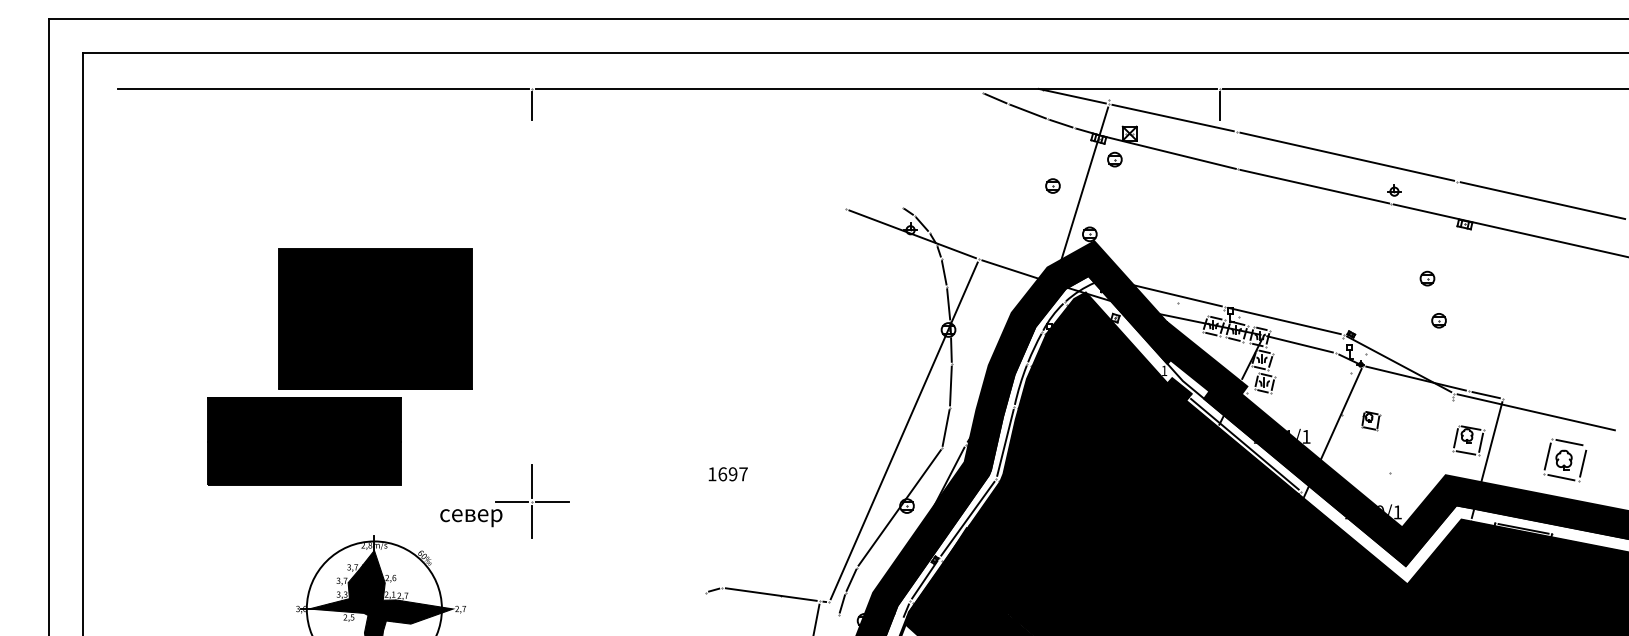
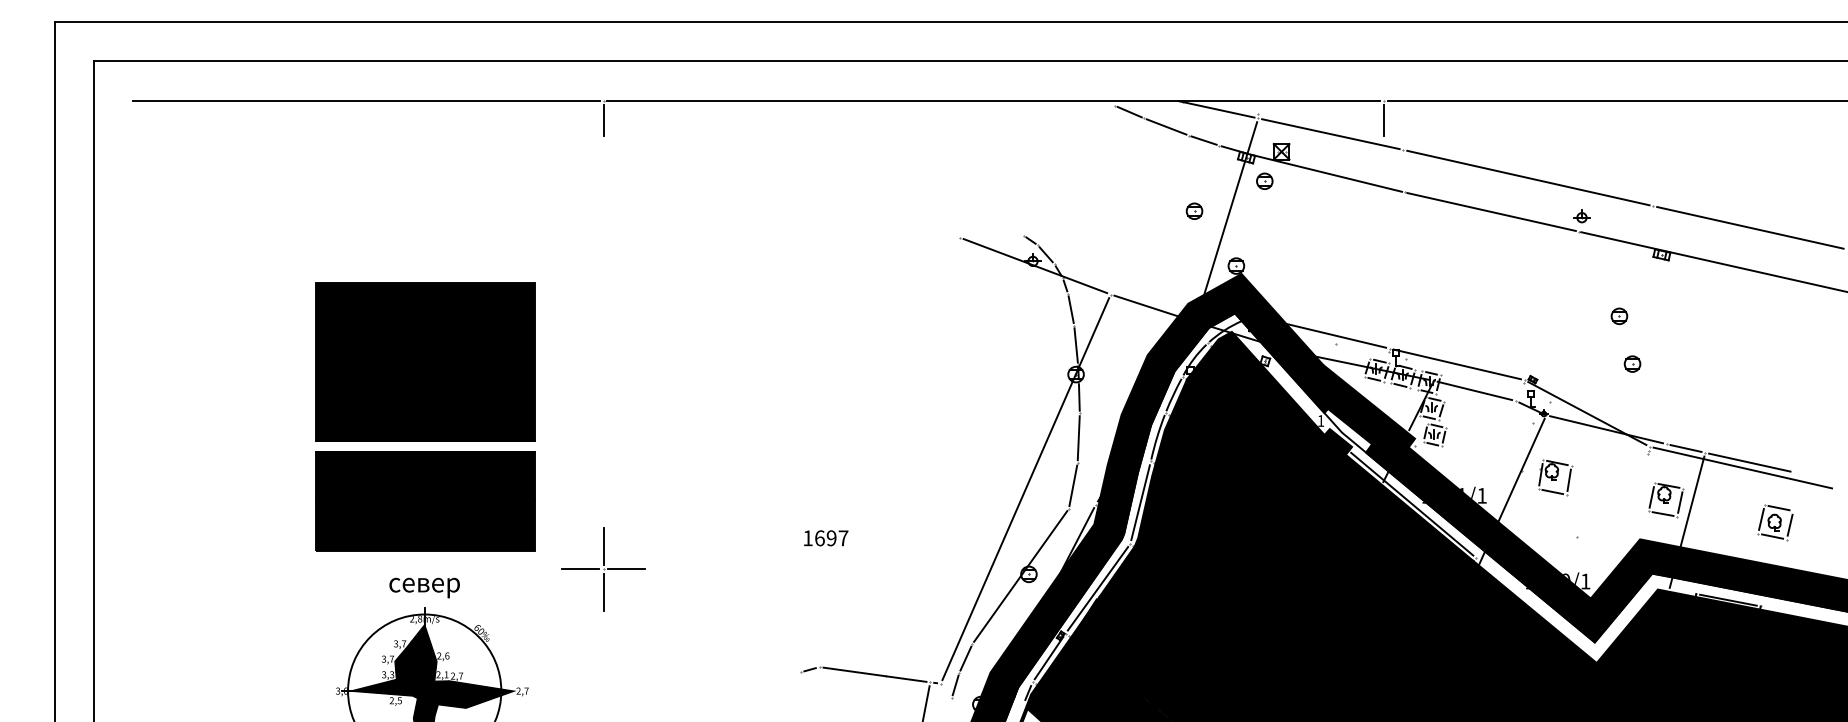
line: (1542, 407) -> (1749, 462), added
part: (1370, 420) -> (1554, 477), size x1.67
part: (304, 441) -> (425, 501), moved
part: (1564, 460) -> (1774, 522), size x0.71
text: (471, 518) -> (424, 588), moved

